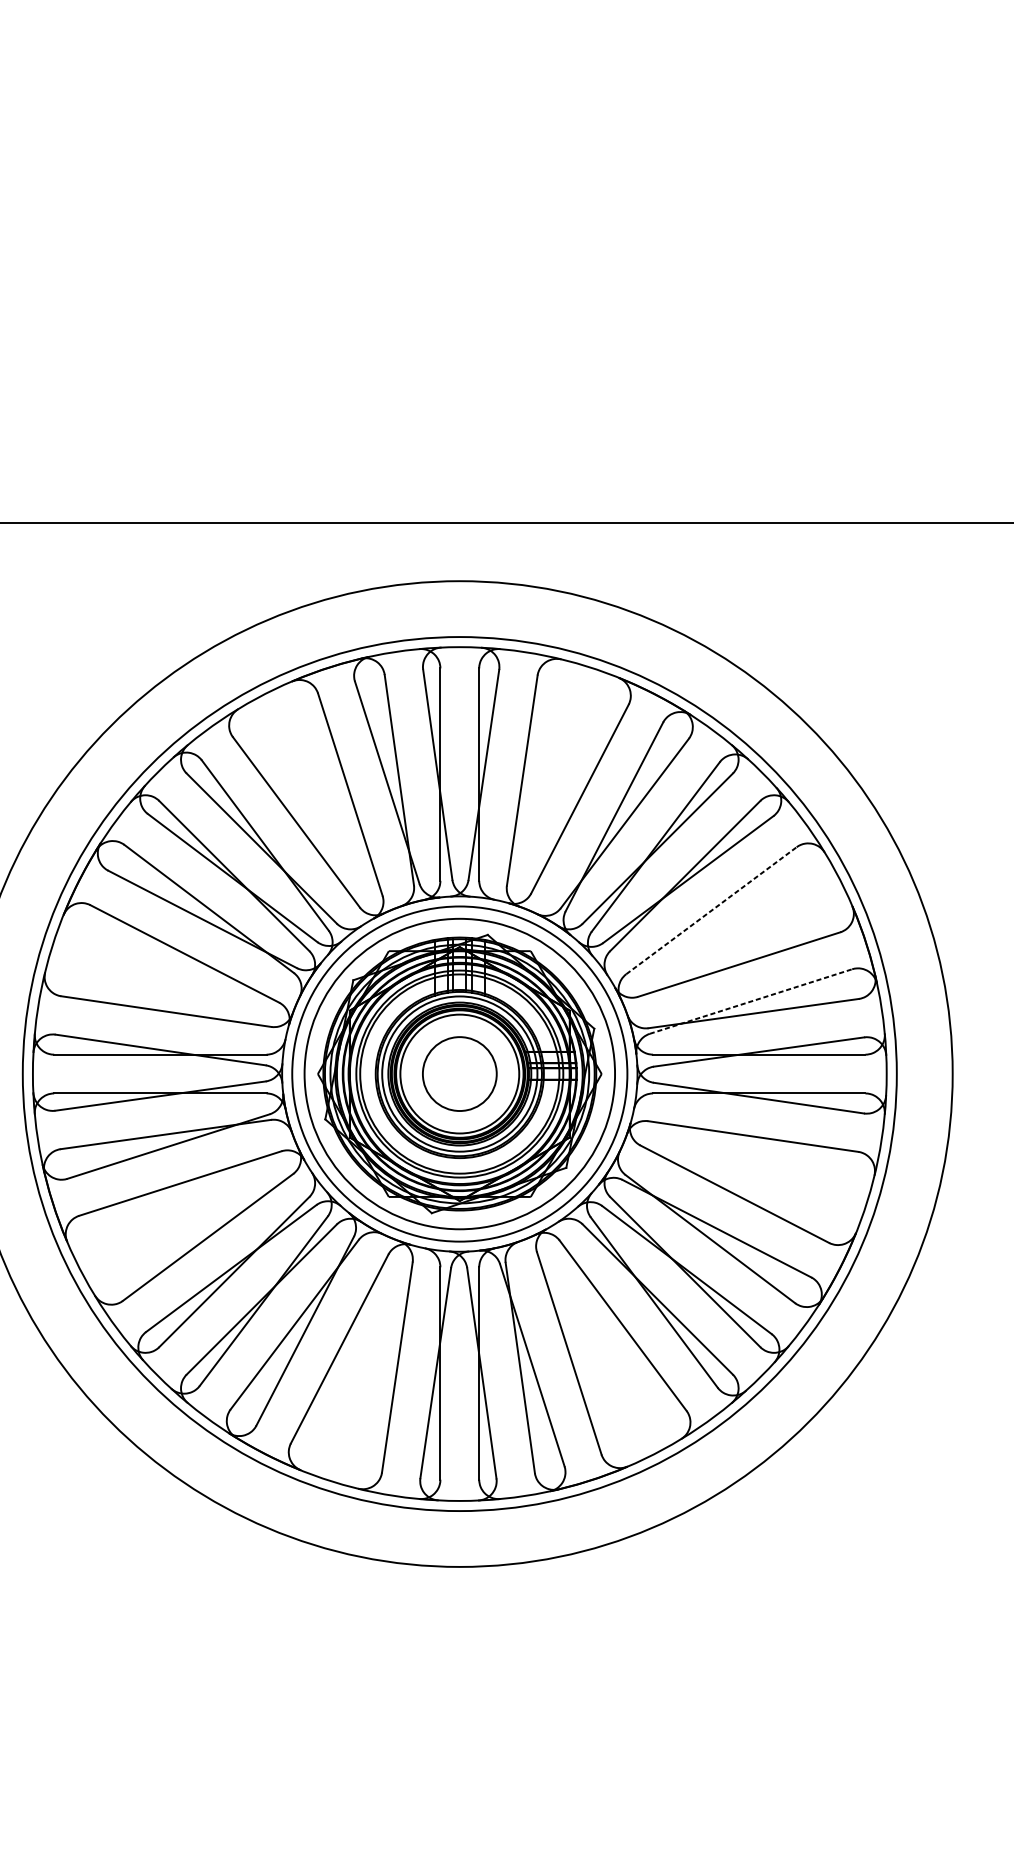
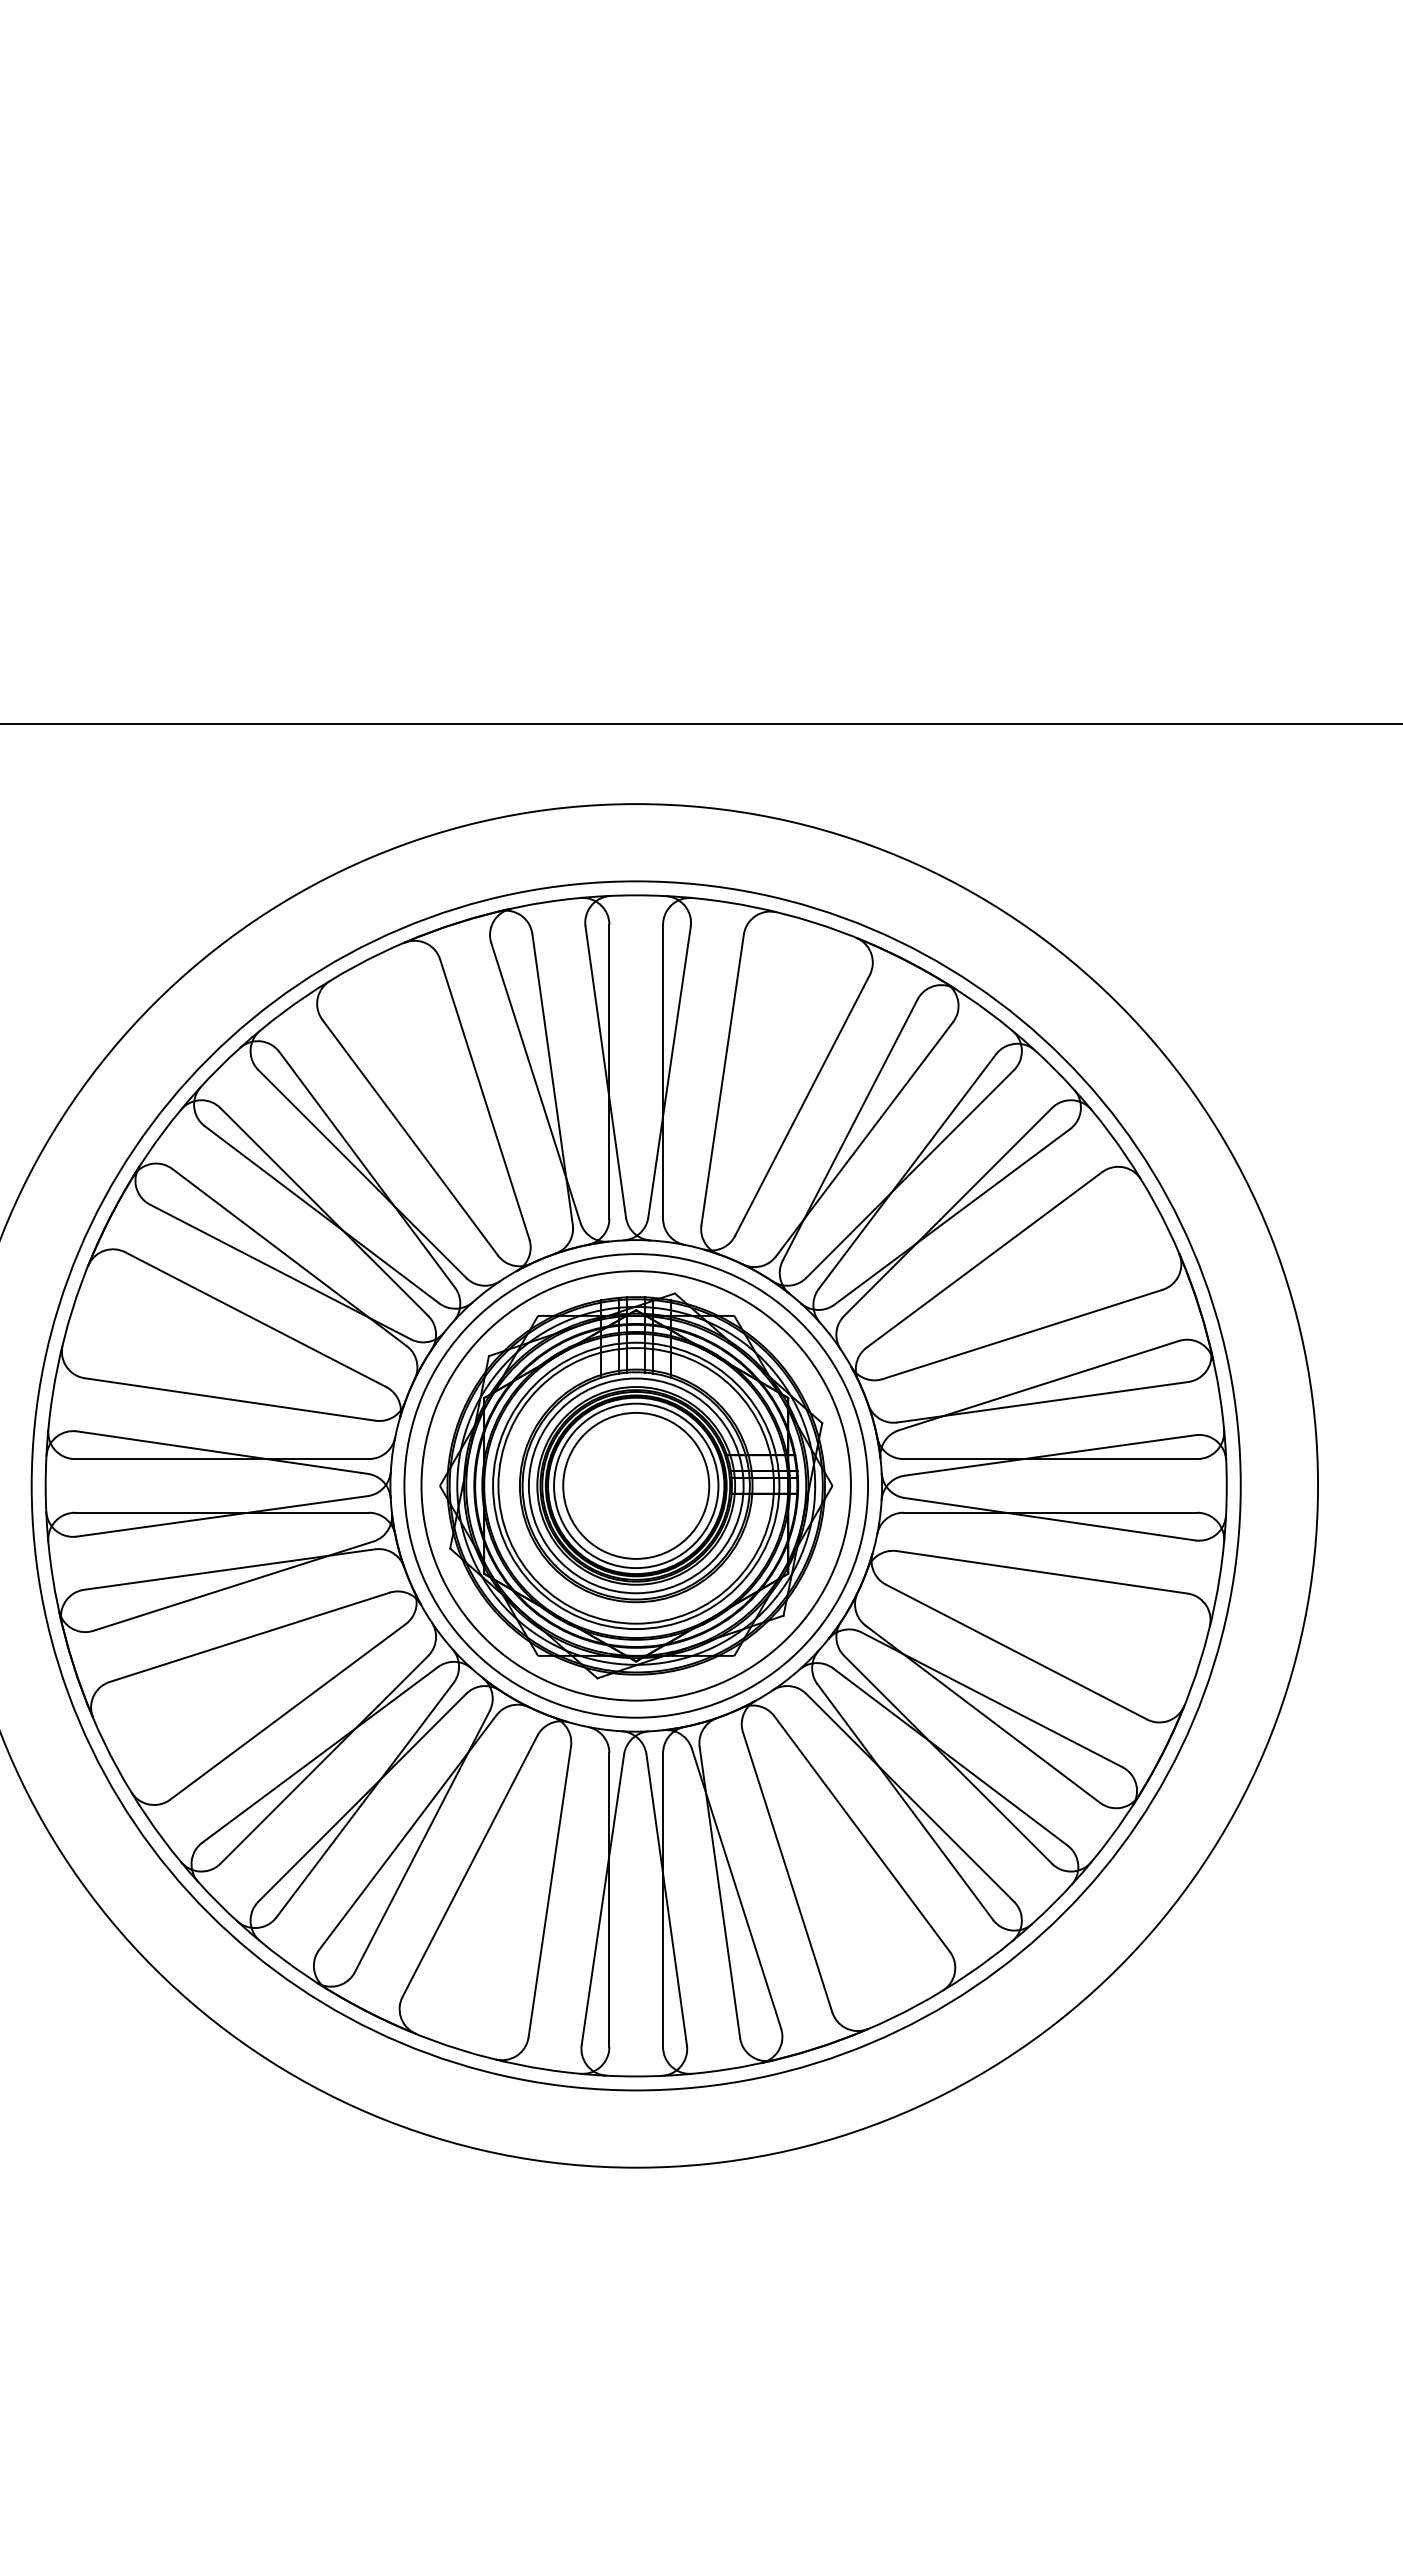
line: (711, 910) -> (984, 1259), dashed -> solid
line: (751, 1001) -> (1039, 1385), dashed -> solid
circle: (460, 1073) -> (636, 1485), size x1.43

